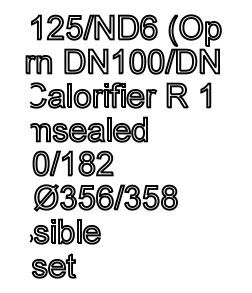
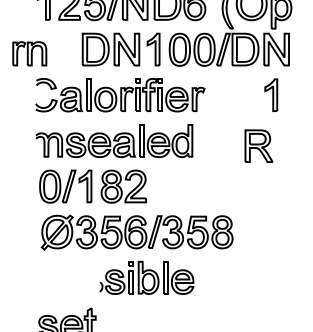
part: (38, 64) -> (29, 53), moved
part: (177, 95) -> (258, 146), moved
part: (64, 231) -> (146, 277), moved

